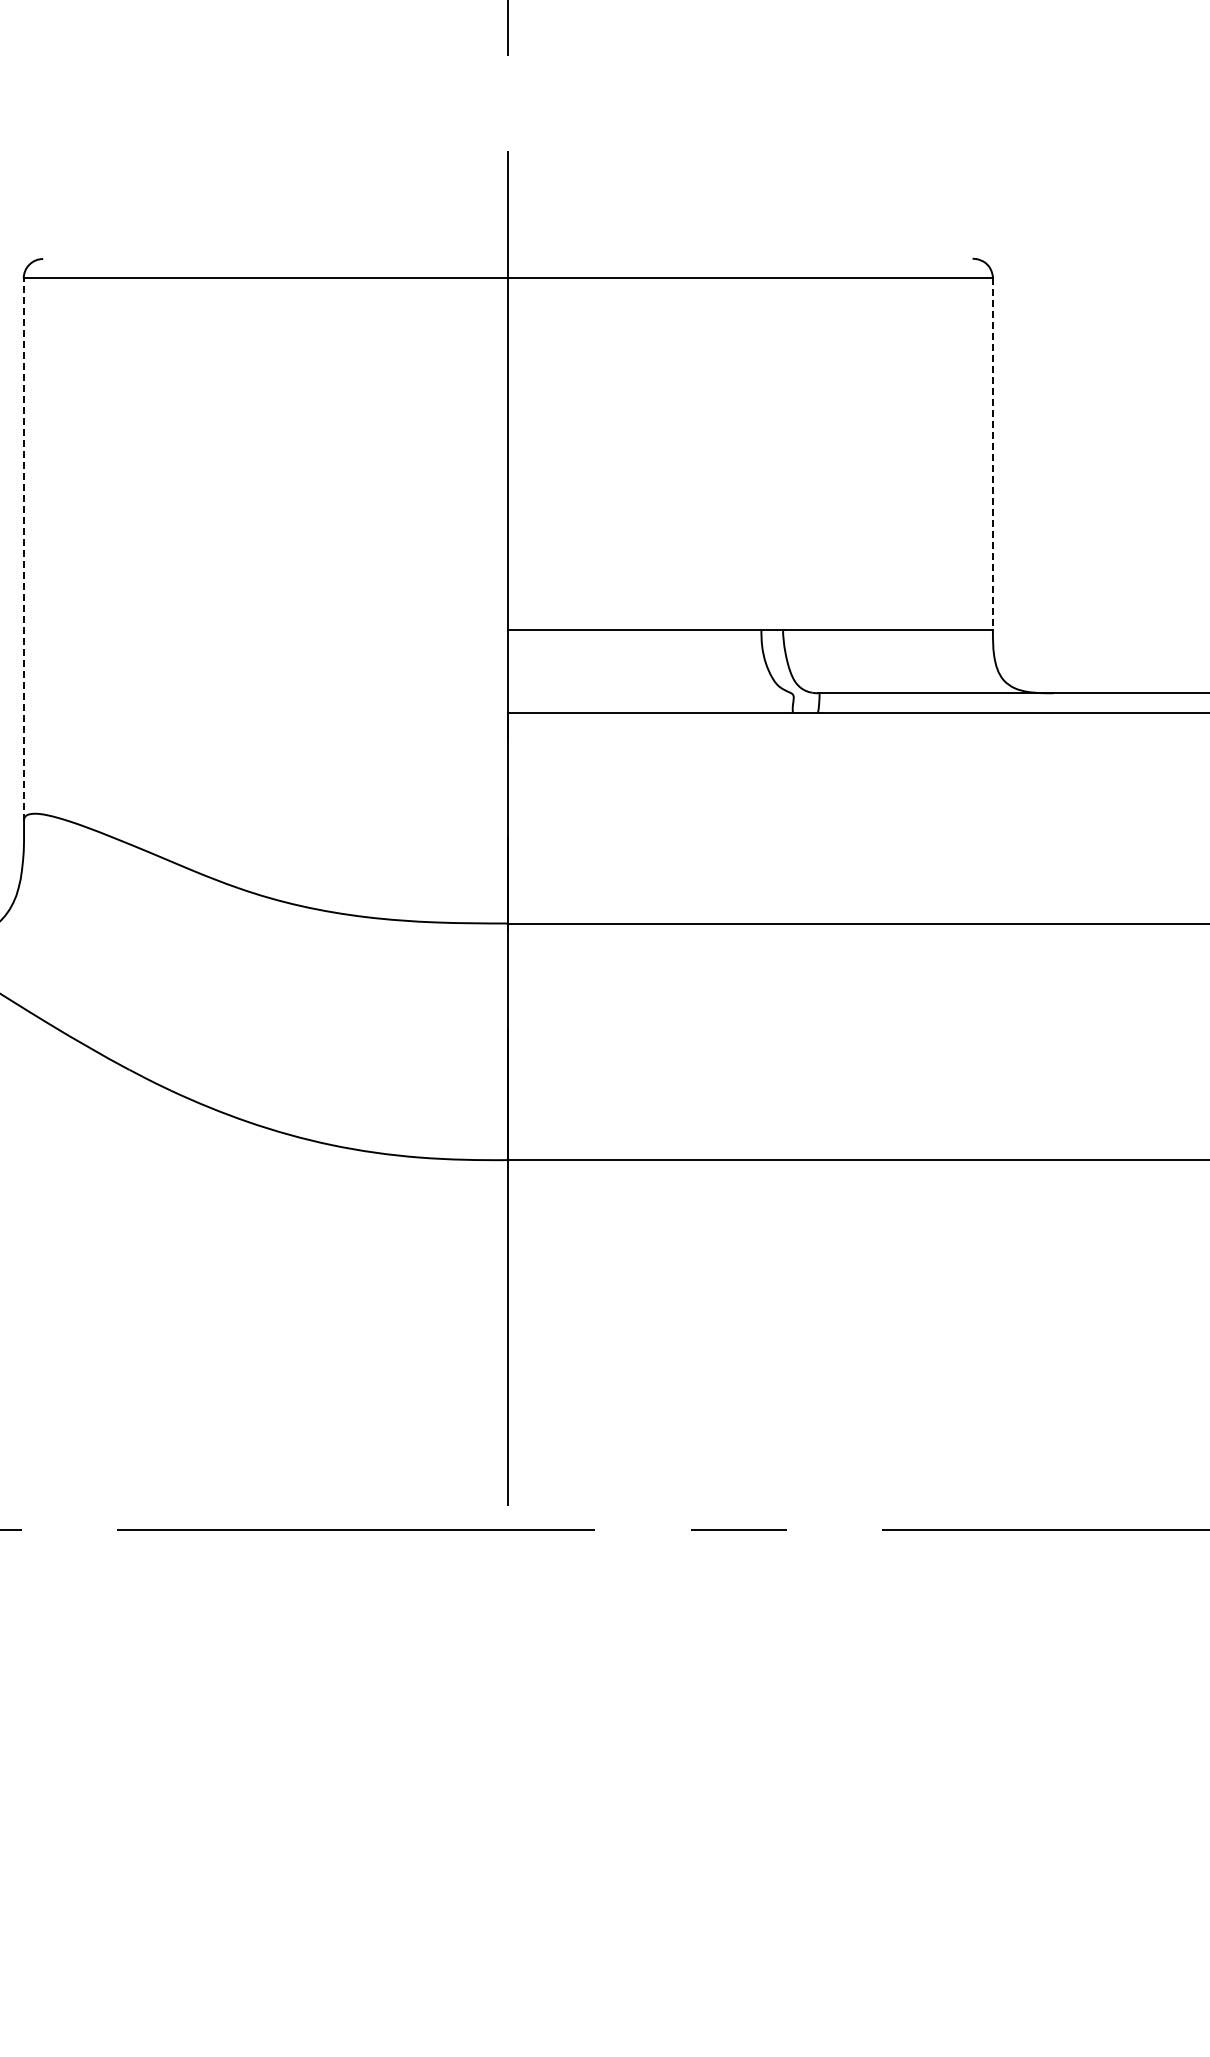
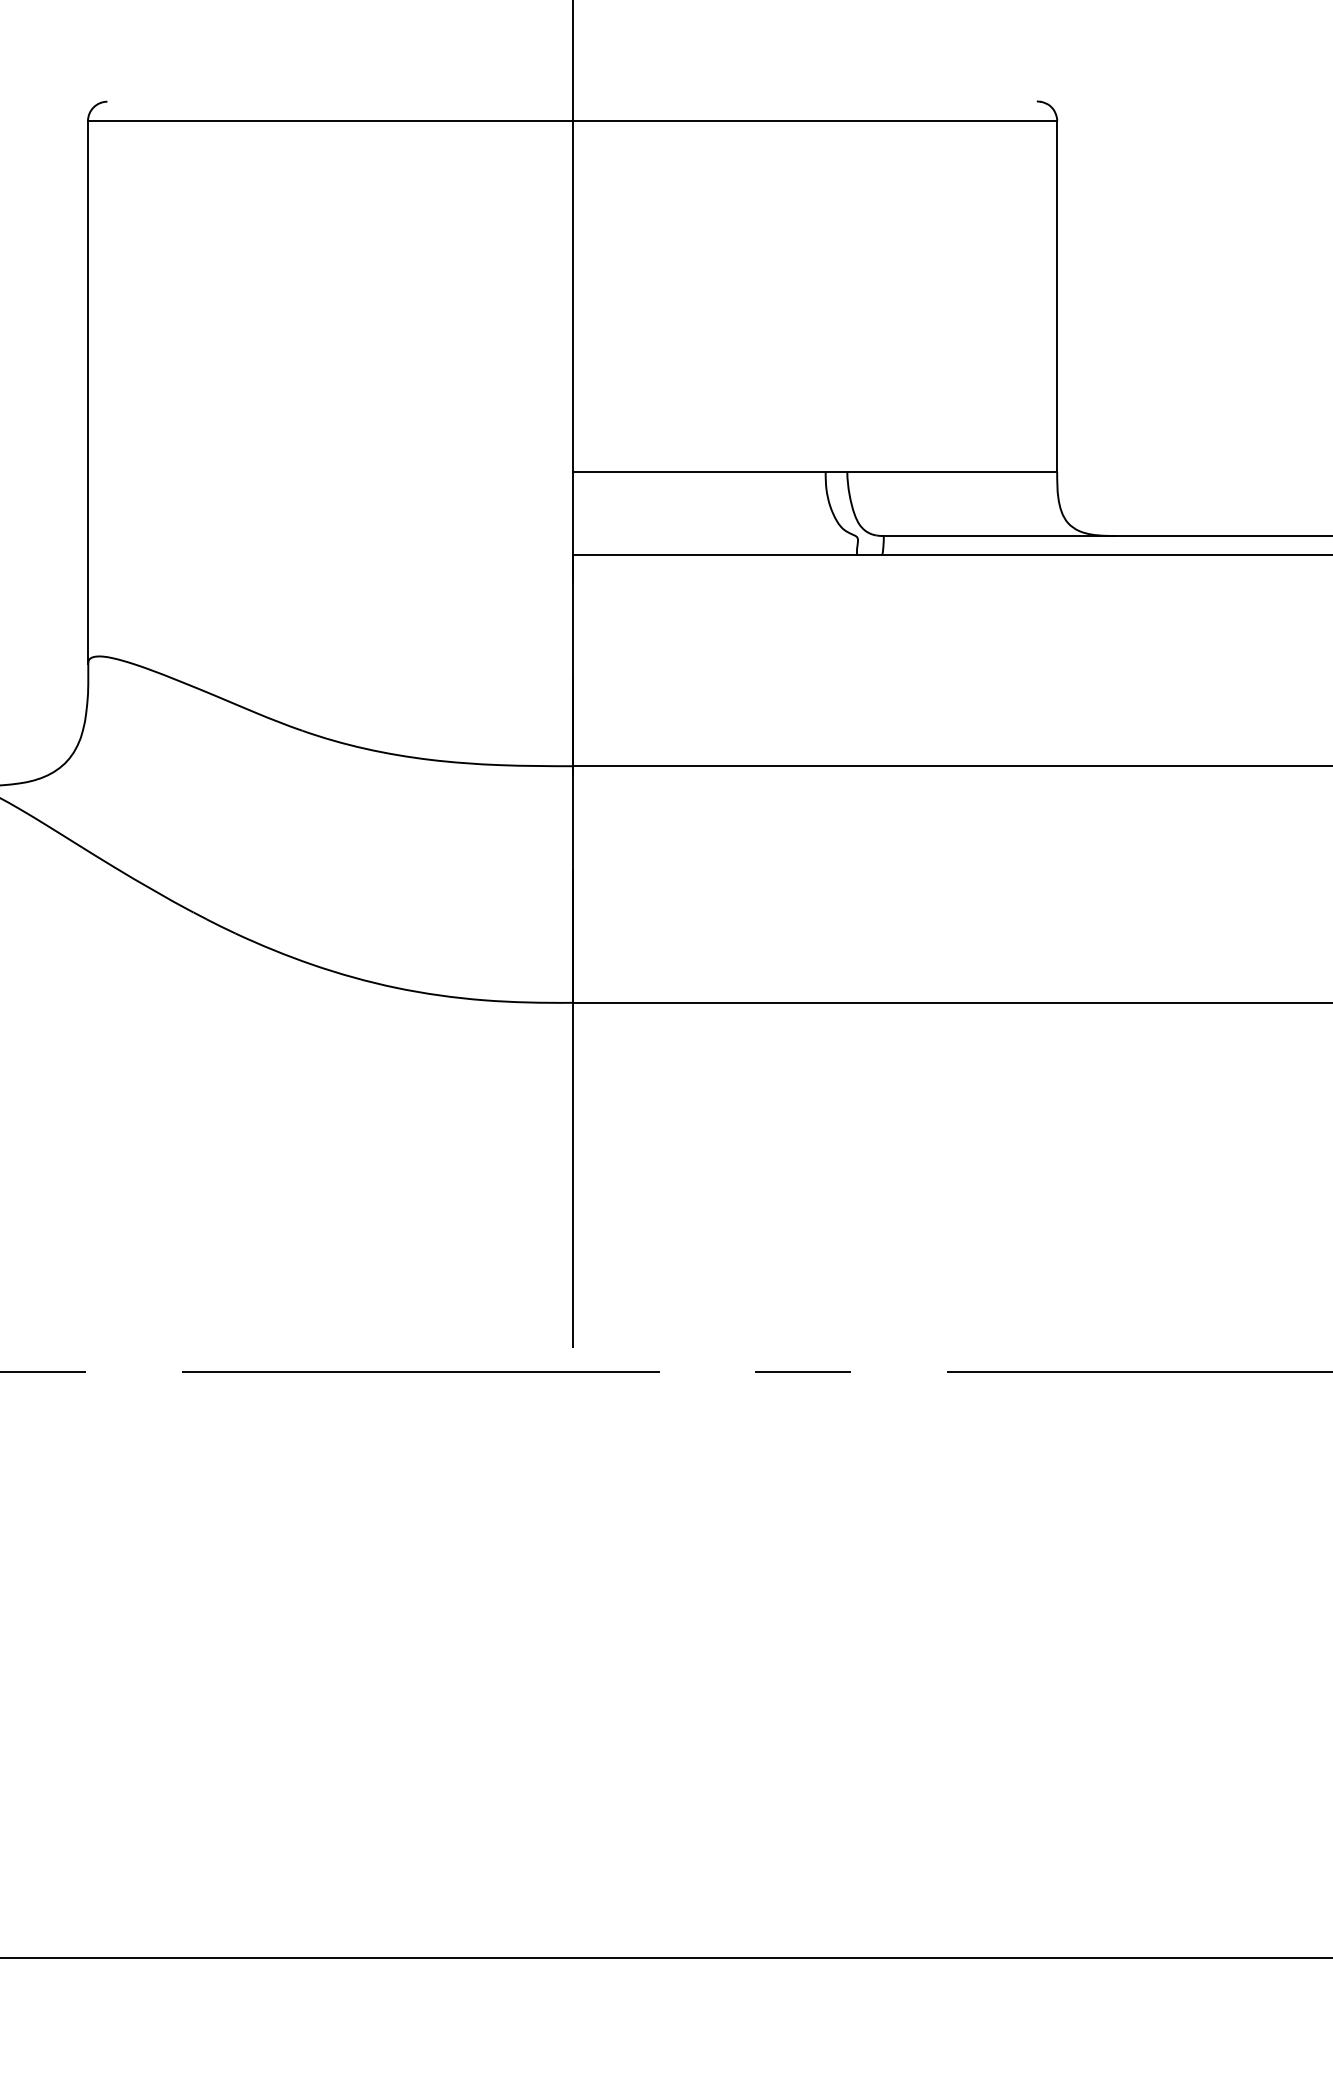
line: (993, 453) -> (1057, 296), dashed -> solid
line: (24, 548) -> (88, 391), dashed -> solid

